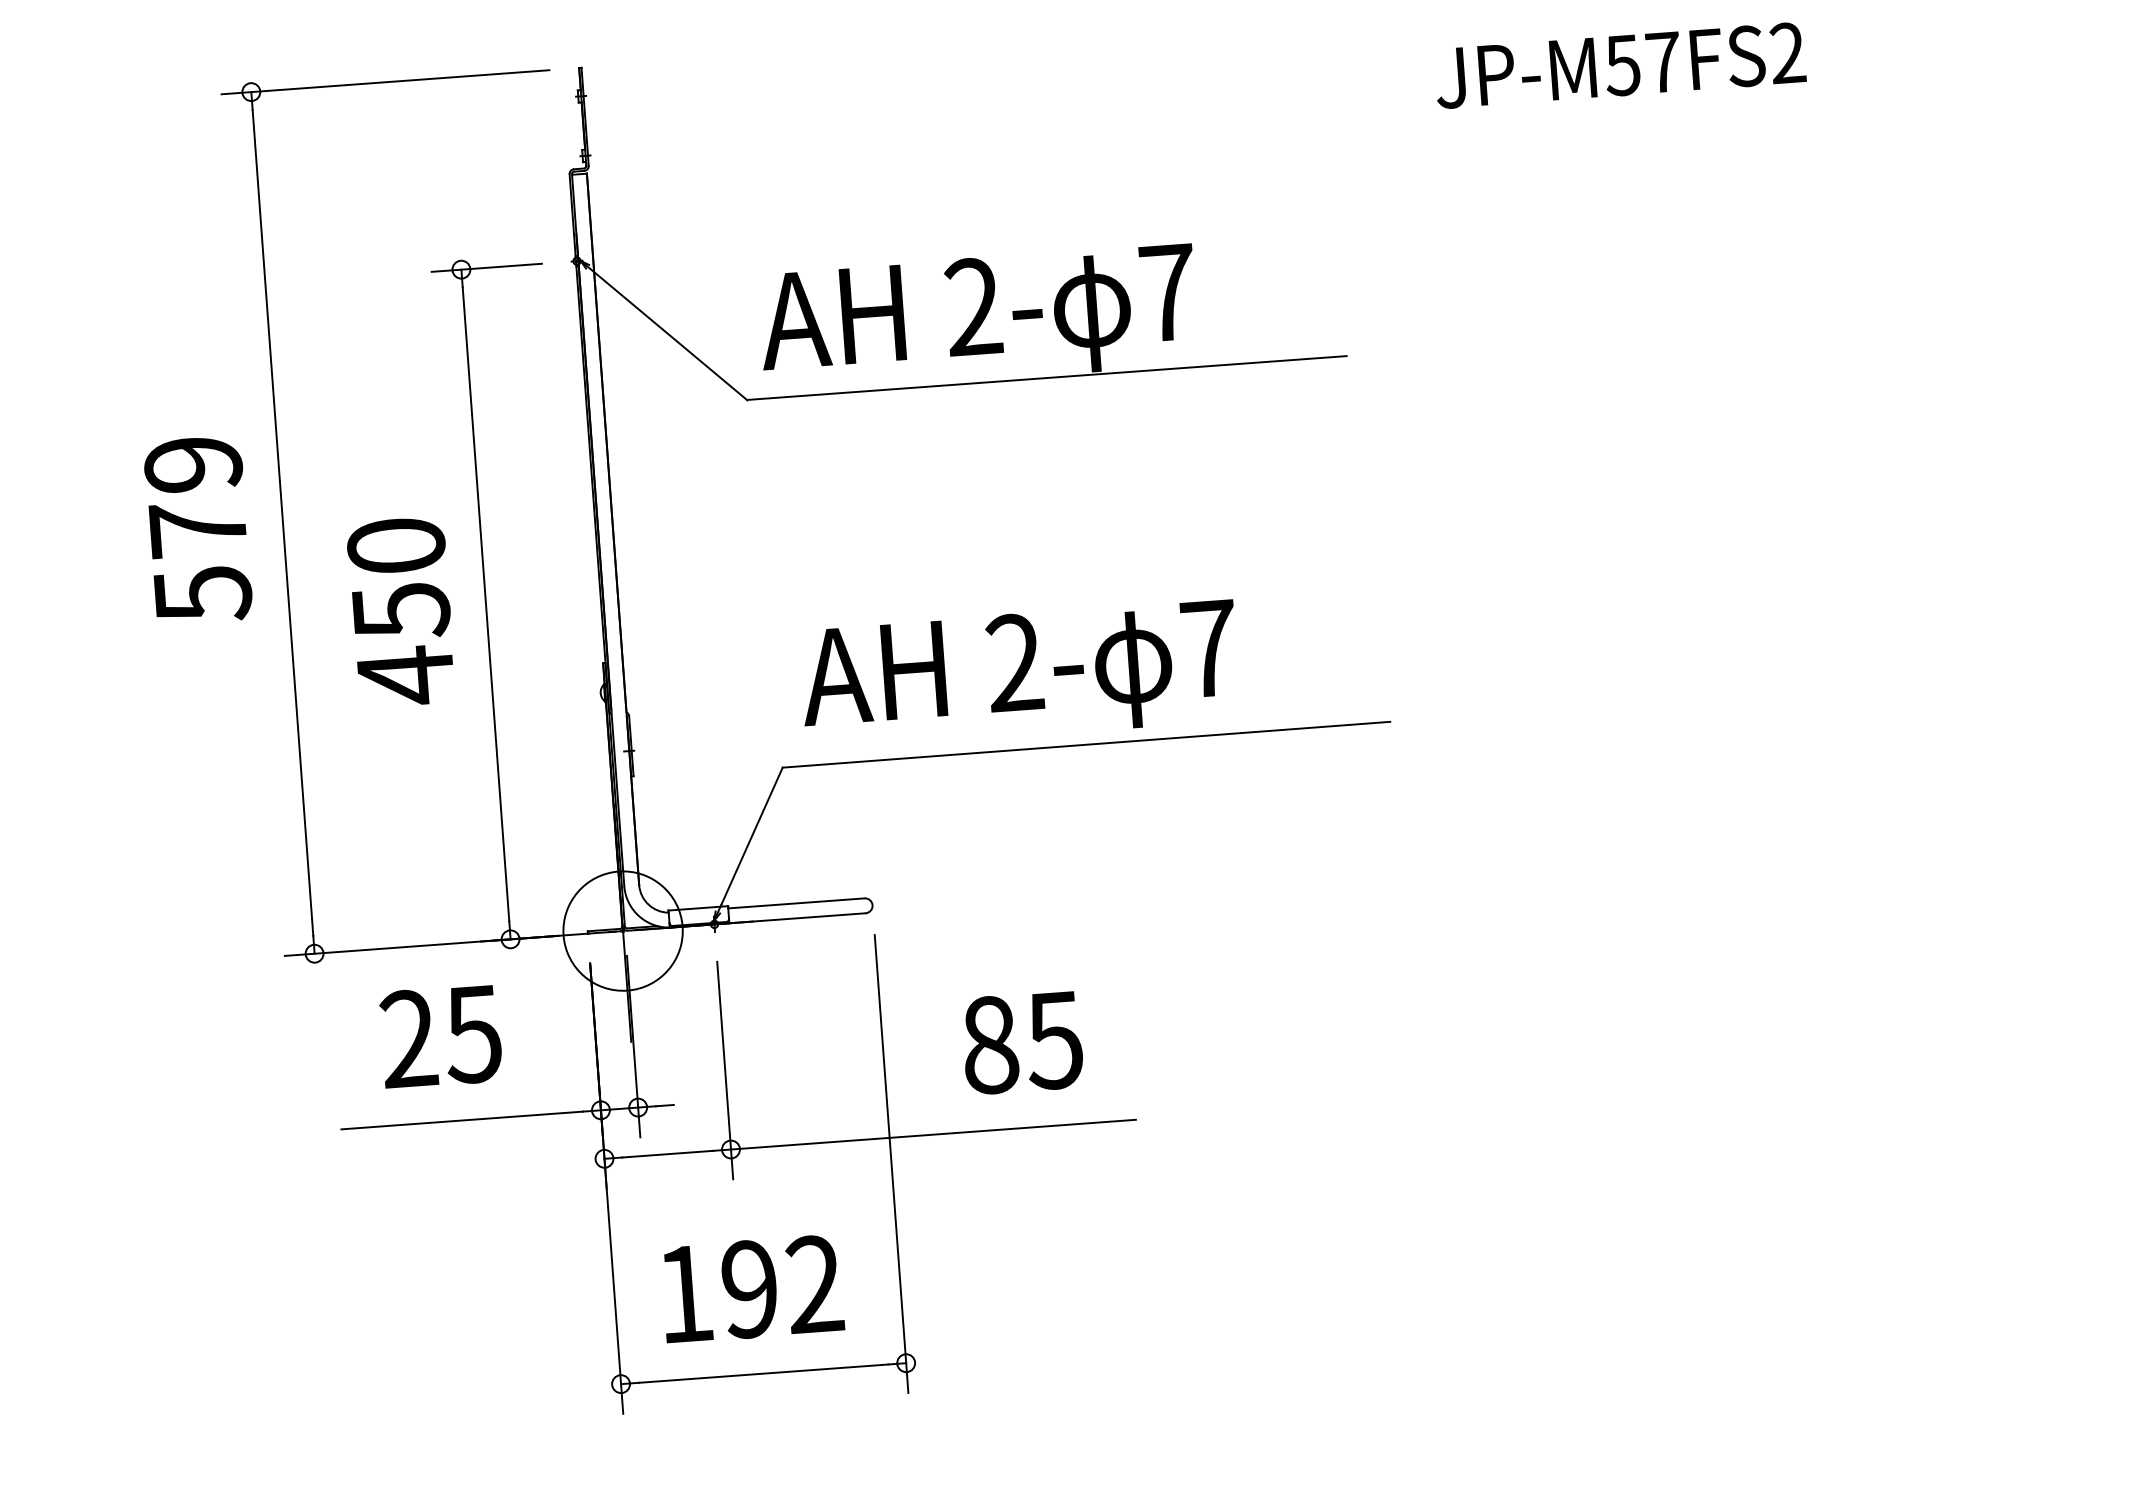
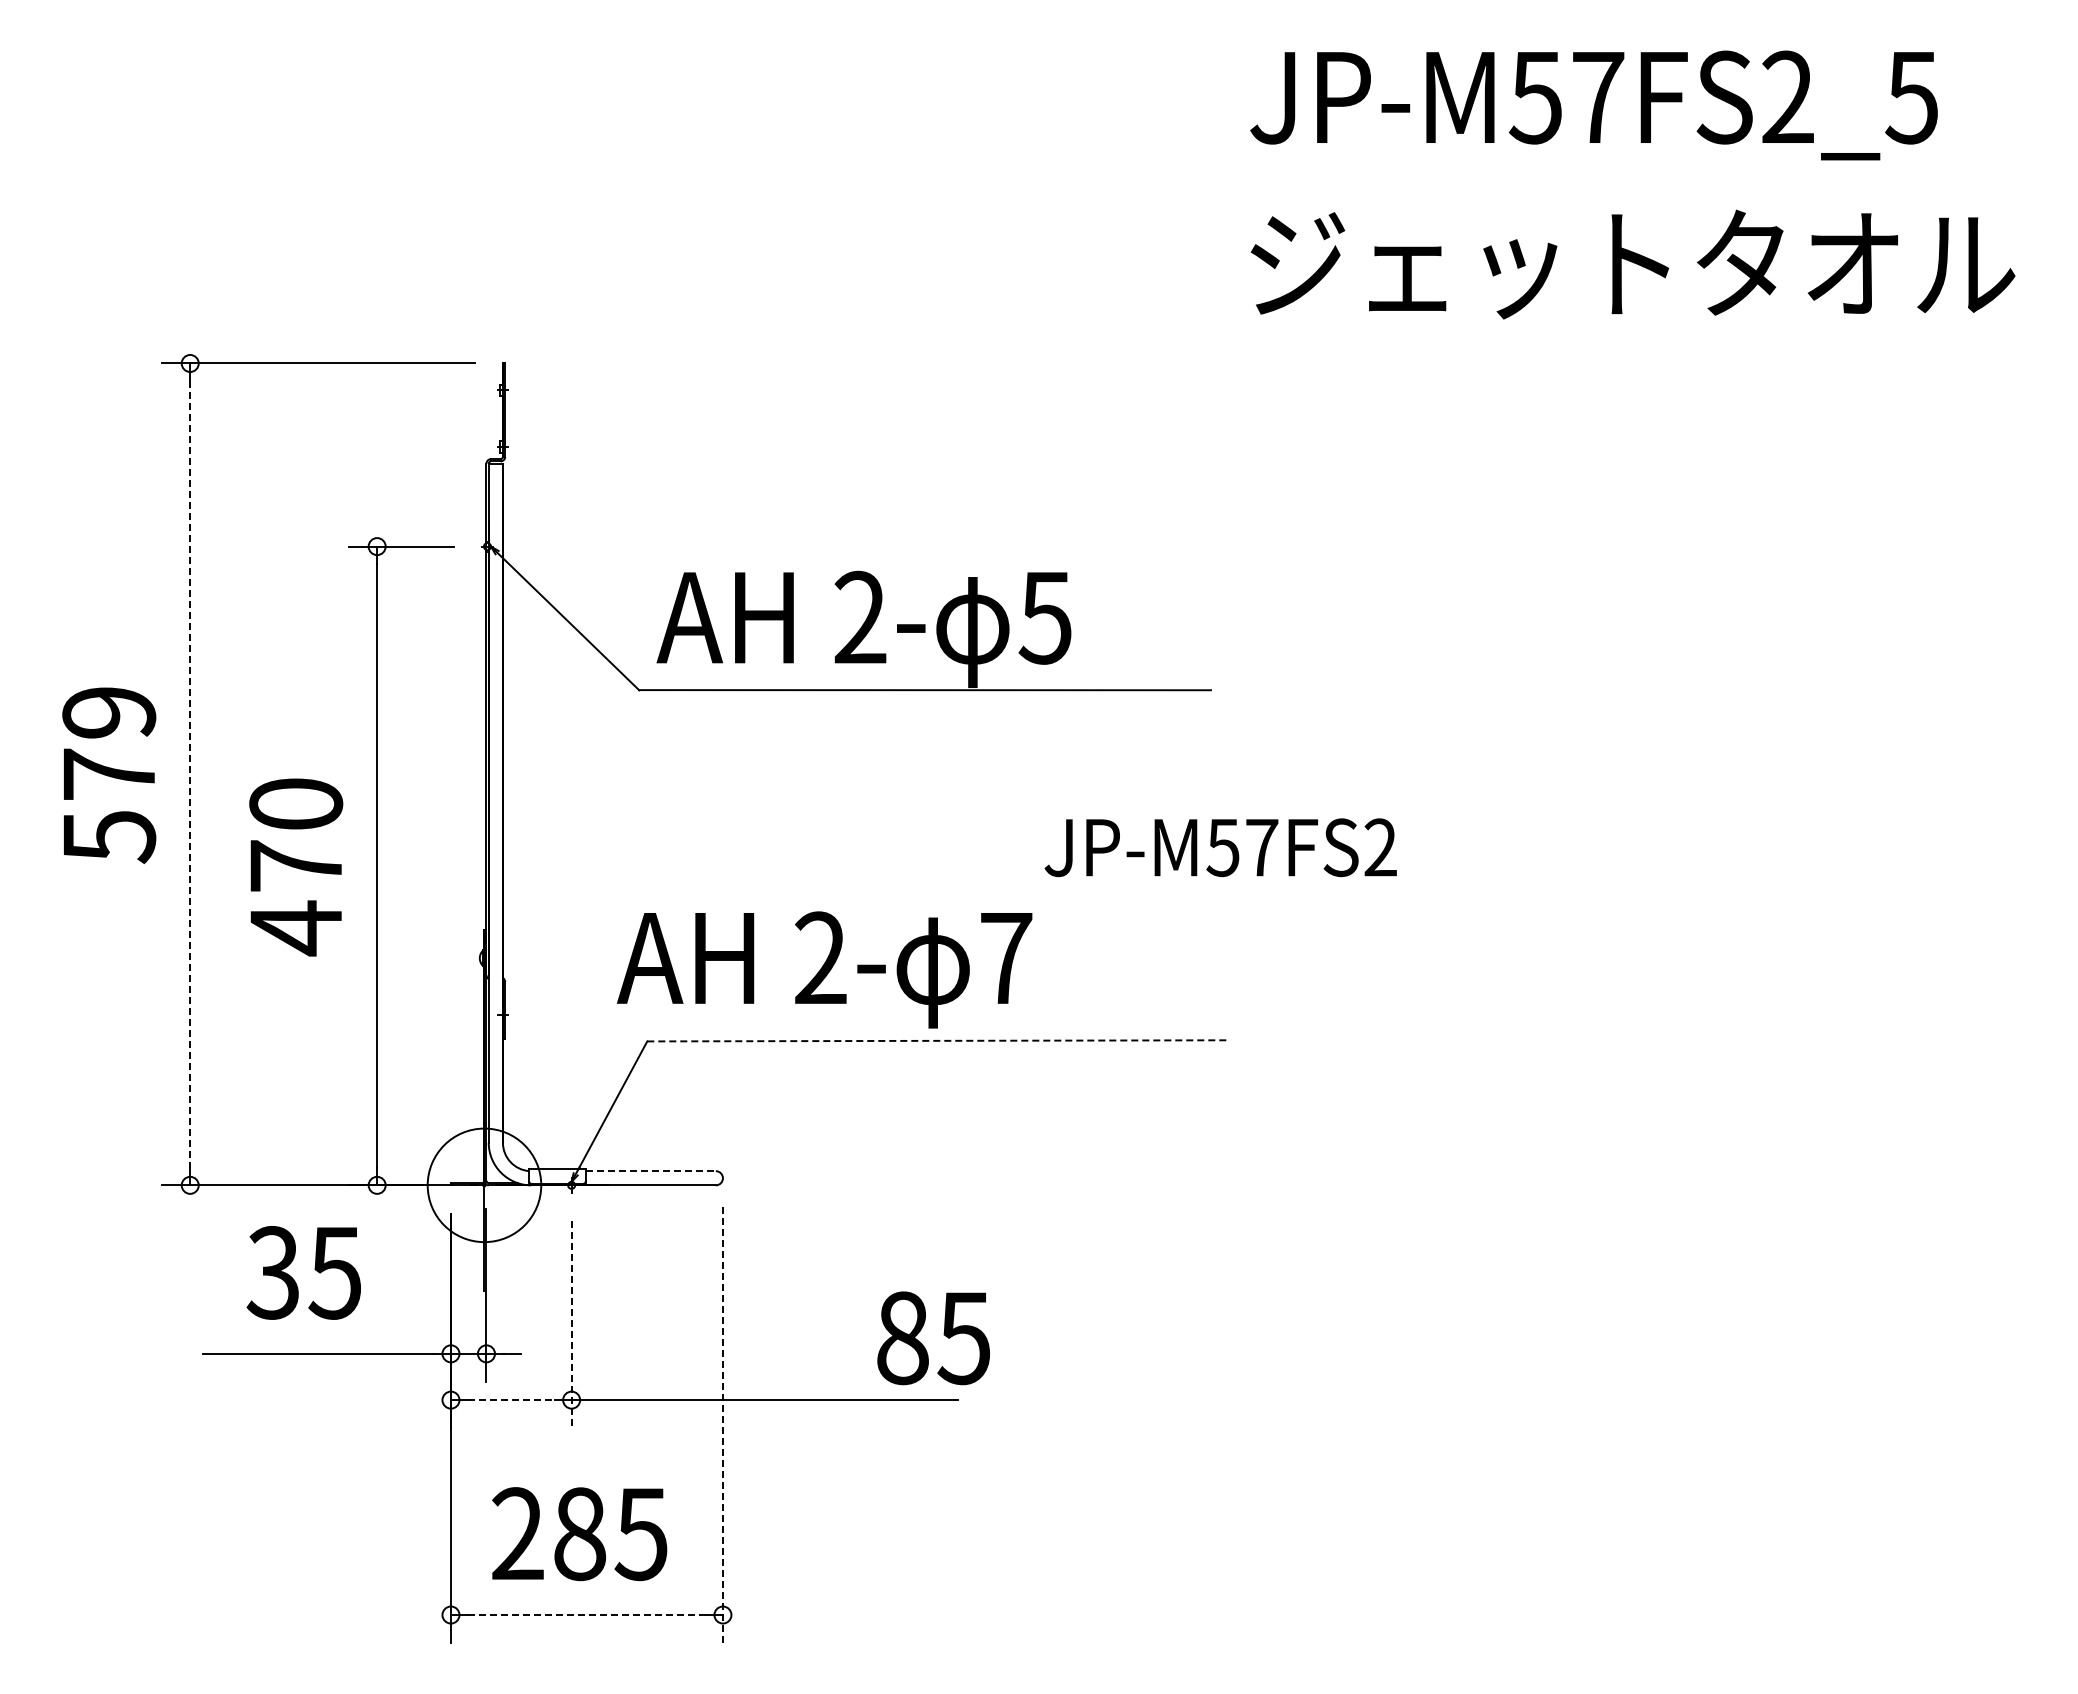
text: (1619, 65) -> (1220, 847), moved
text: (1166, 293) -> (1044, 618), 7 -> 5
line: (283, 522) -> (190, 774), solid -> dashed
text: (401, 611) -> (296, 866), 450 -> 470
text: (1019, 674) -> (824, 969), moved
line: (1086, 744) -> (937, 1040), solid -> dashed
line: (797, 903) -> (651, 1171), solid -> dashed
text: (407, 1038) -> (272, 1272), 25 -> 35
text: (1022, 1043) -> (933, 1338), moved
line: (725, 1070) -> (571, 1324), solid -> dashed
line: (667, 1154) -> (511, 1400), solid -> dashed
line: (891, 1164) -> (722, 1425), solid -> dashed
text: (749, 1289) -> (579, 1534), 192 -> 285
line: (763, 1374) -> (586, 1615), solid -> dashed

